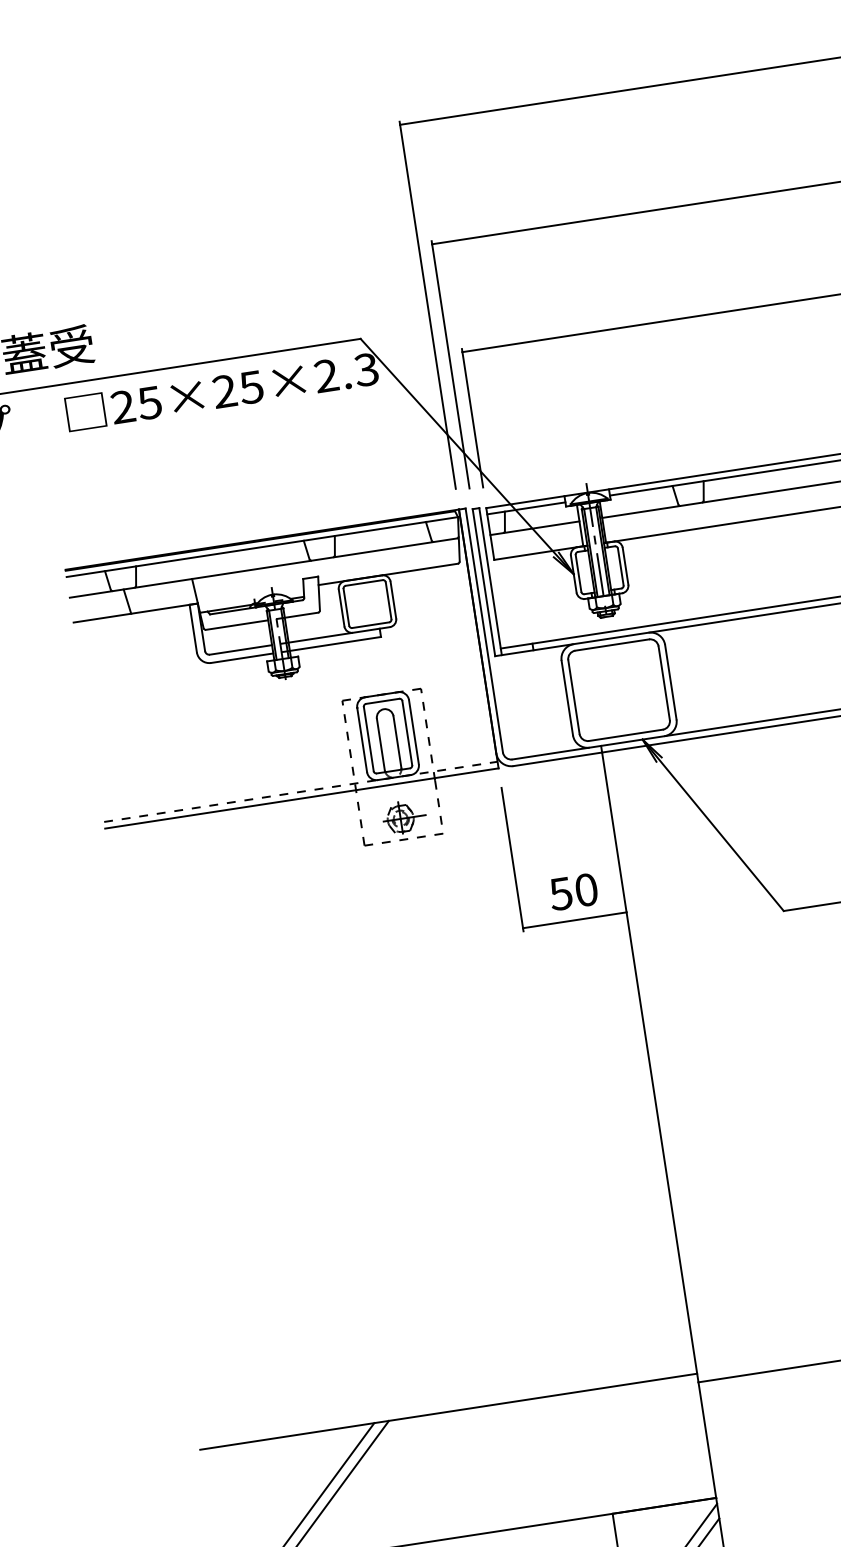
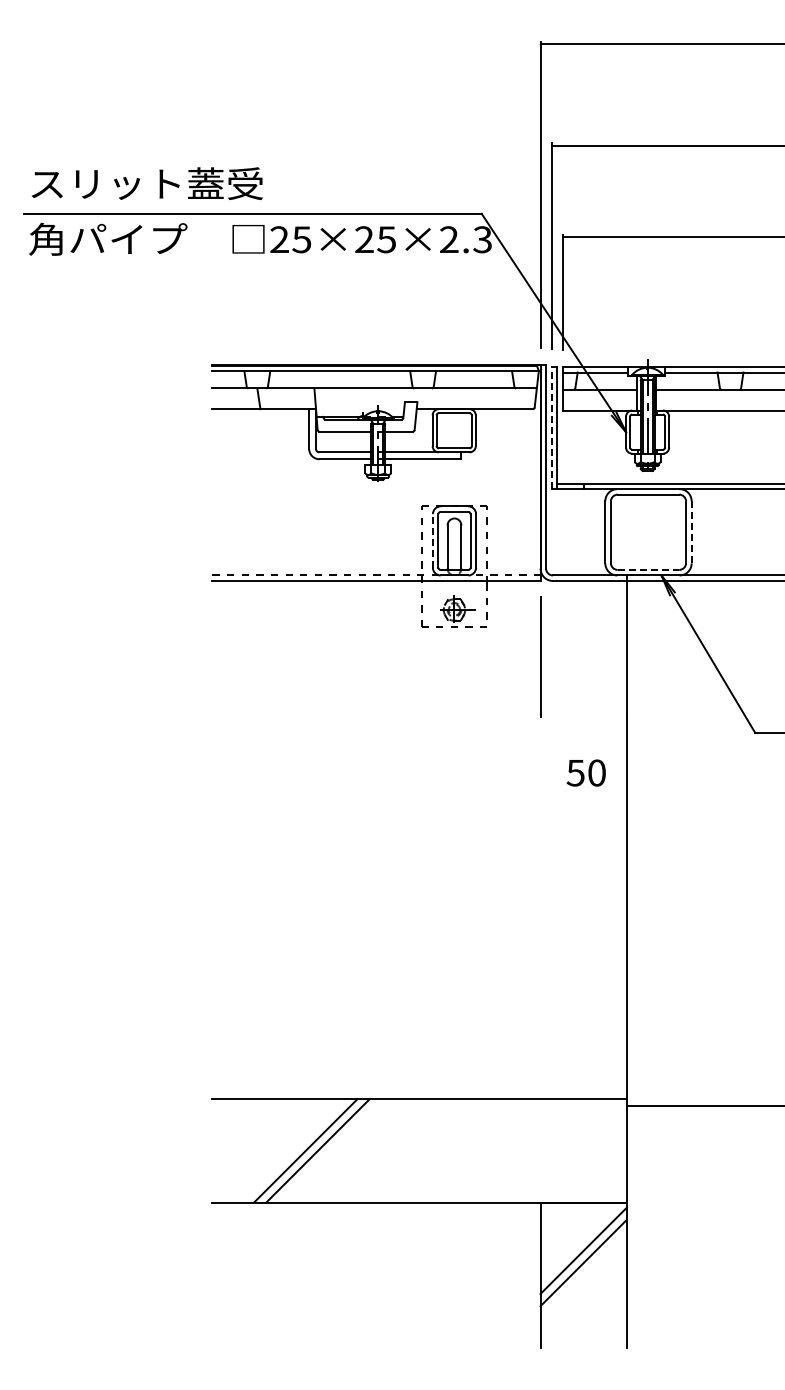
line: (483, 582) -> (551, 427), solid -> dashed
line: (670, 681) -> (691, 531), solid -> dashed
line: (625, 734) -> (648, 569), solid -> dashed
line: (361, 739) -> (432, 540), solid -> dashed
text: (572, 891) -> (585, 772), moved
line: (574, 920) -> (583, 714), removed

